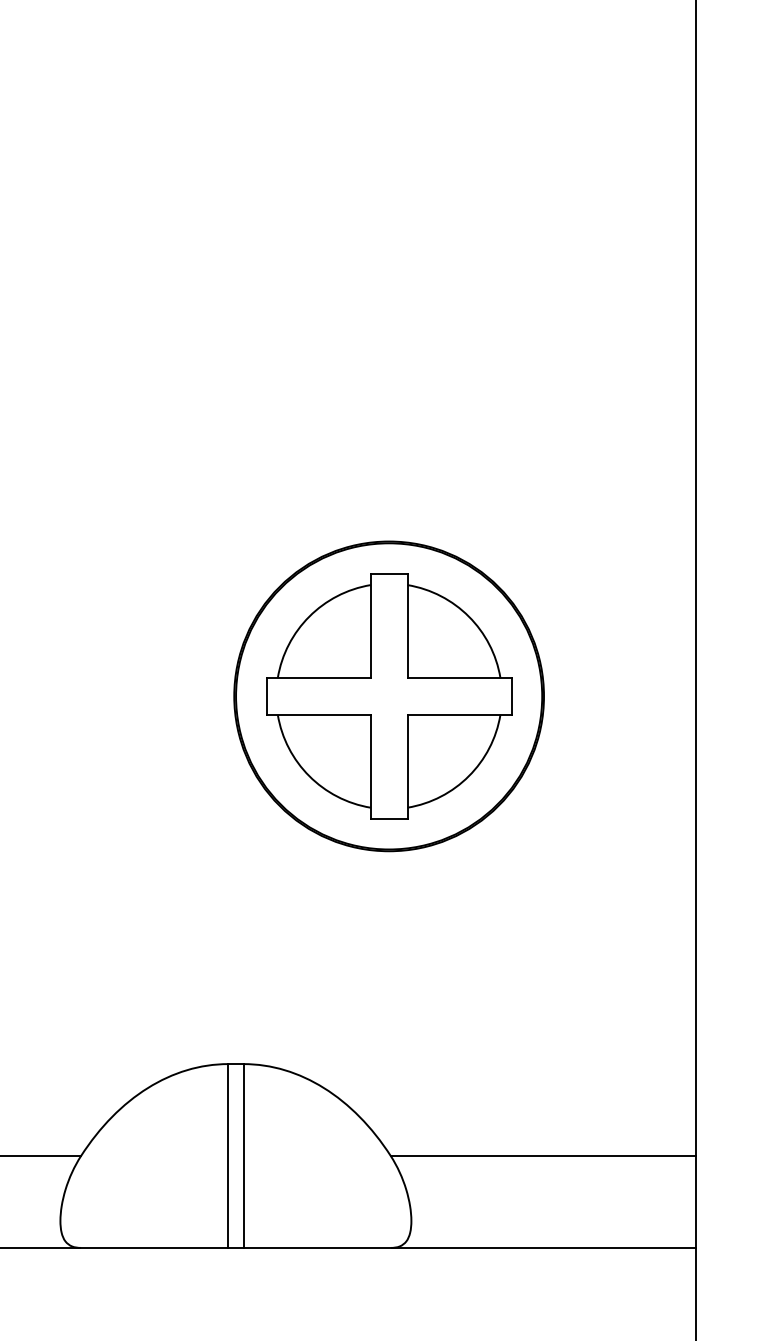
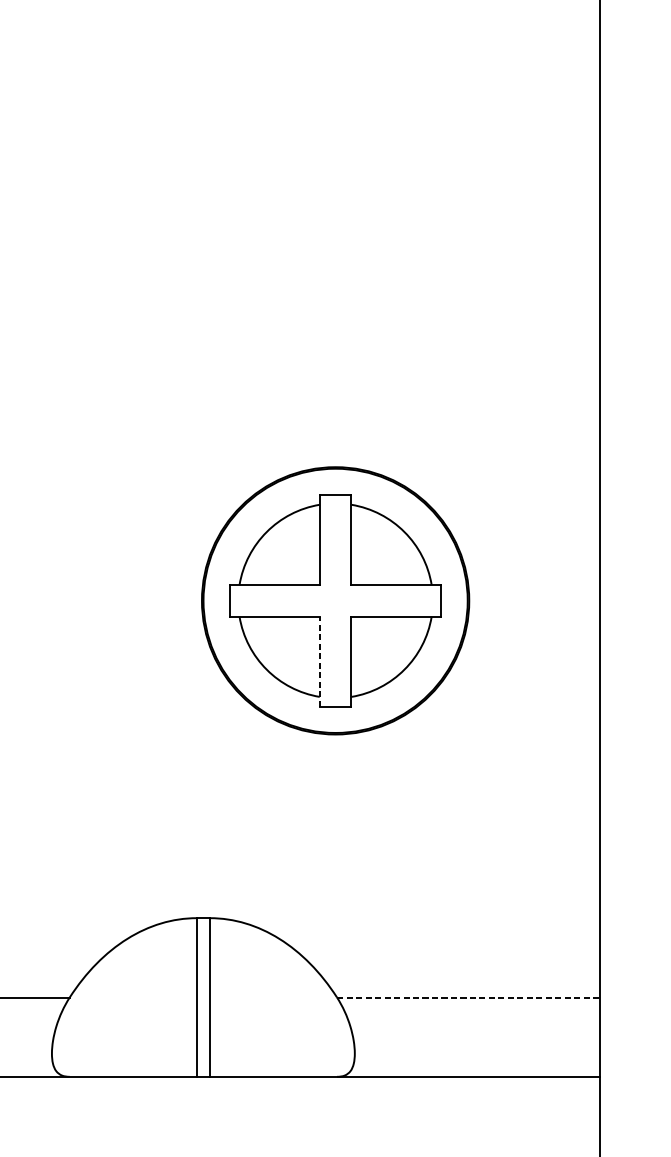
line: (370, 766) -> (319, 661), solid -> dashed
line: (543, 1156) -> (468, 997), solid -> dashed

